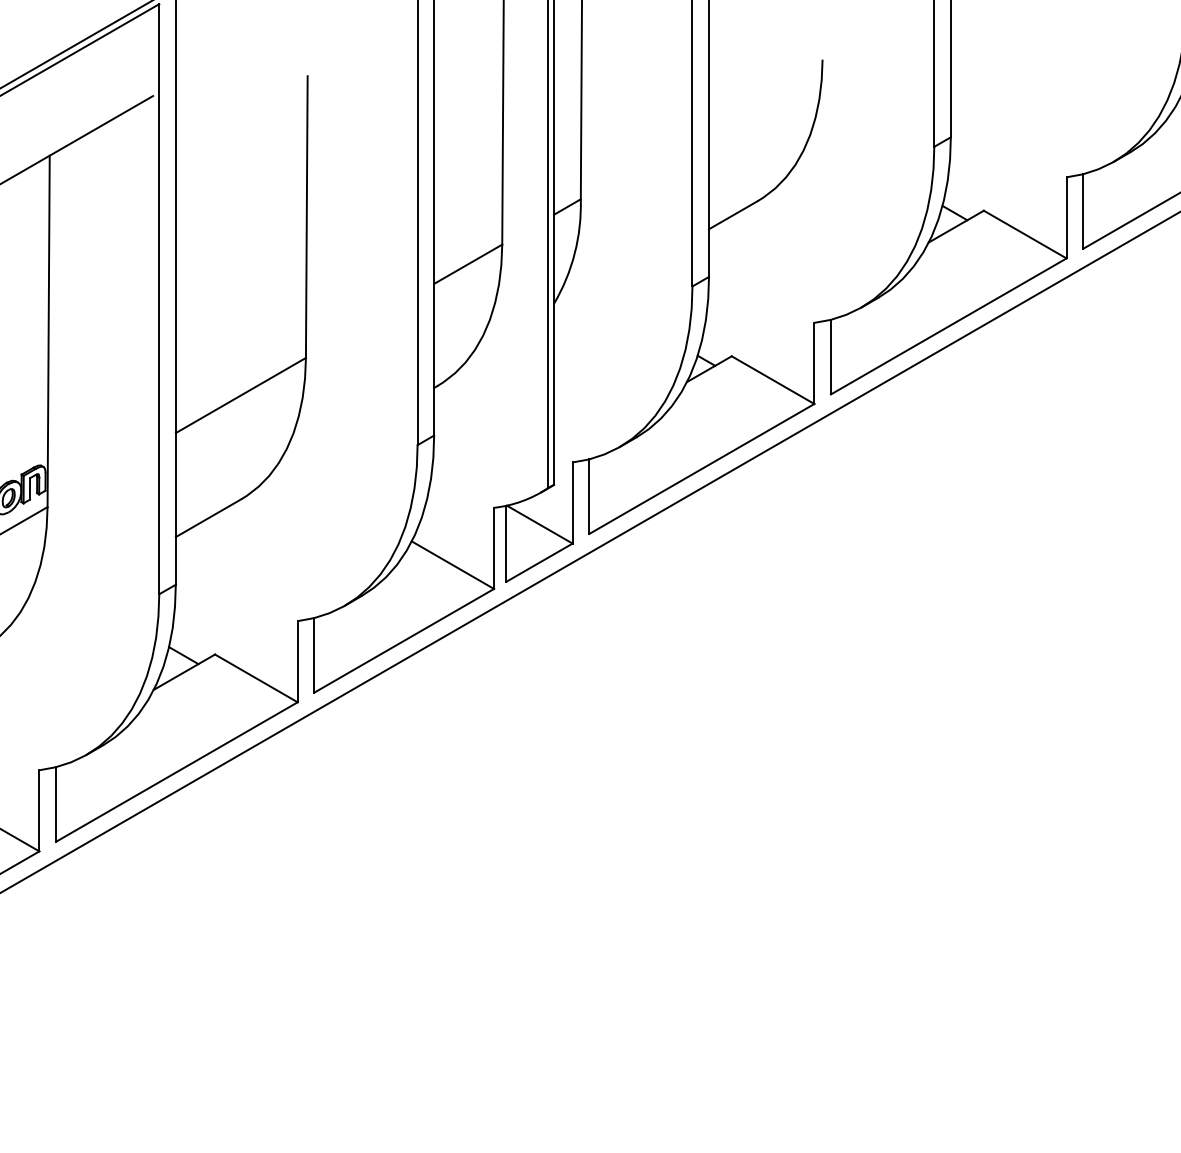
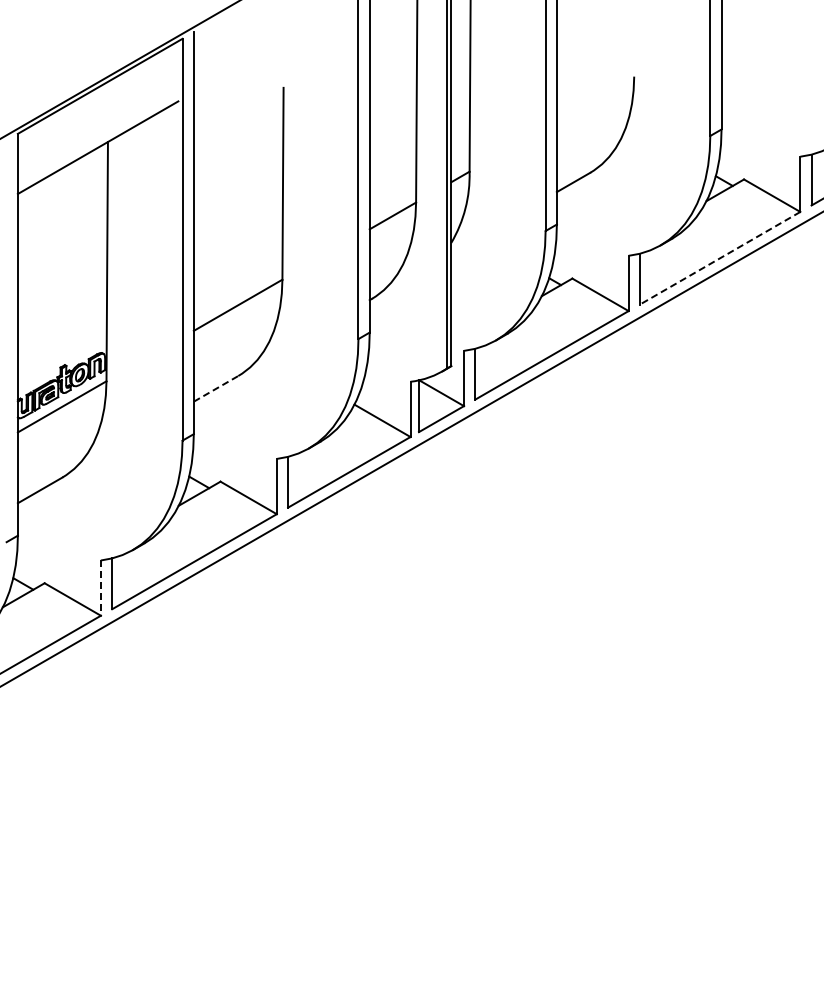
line: (949, 326) -> (720, 258), solid -> dashed
line: (209, 517) -> (216, 388), solid -> dashed
line: (38, 811) -> (100, 588), solid -> dashed

